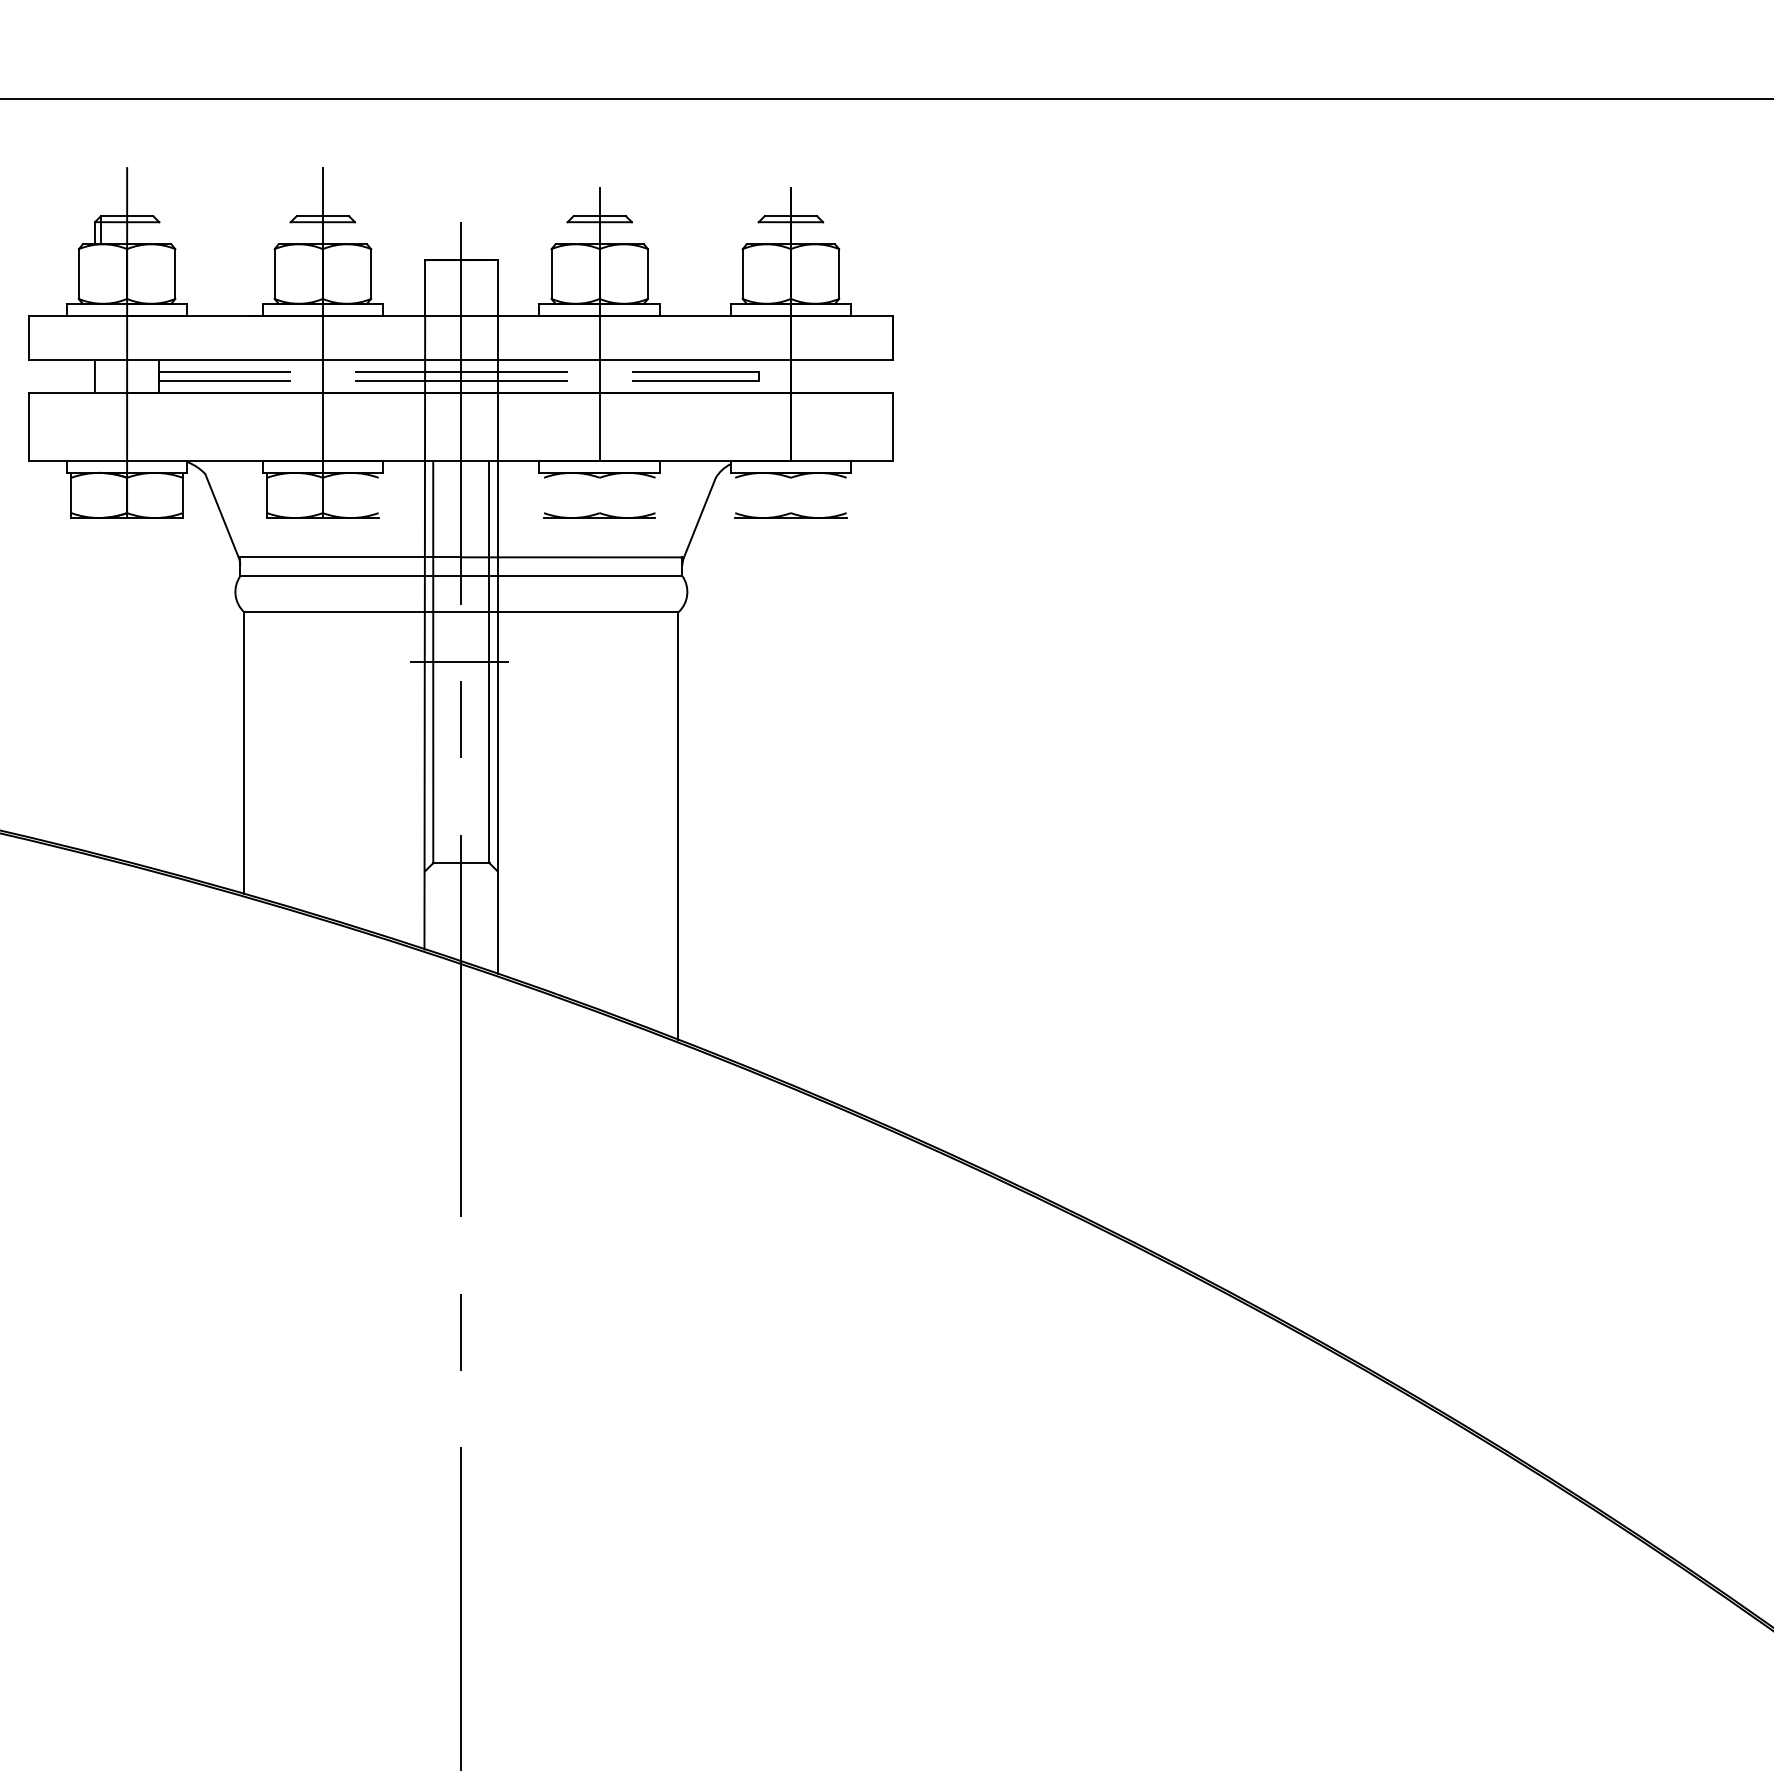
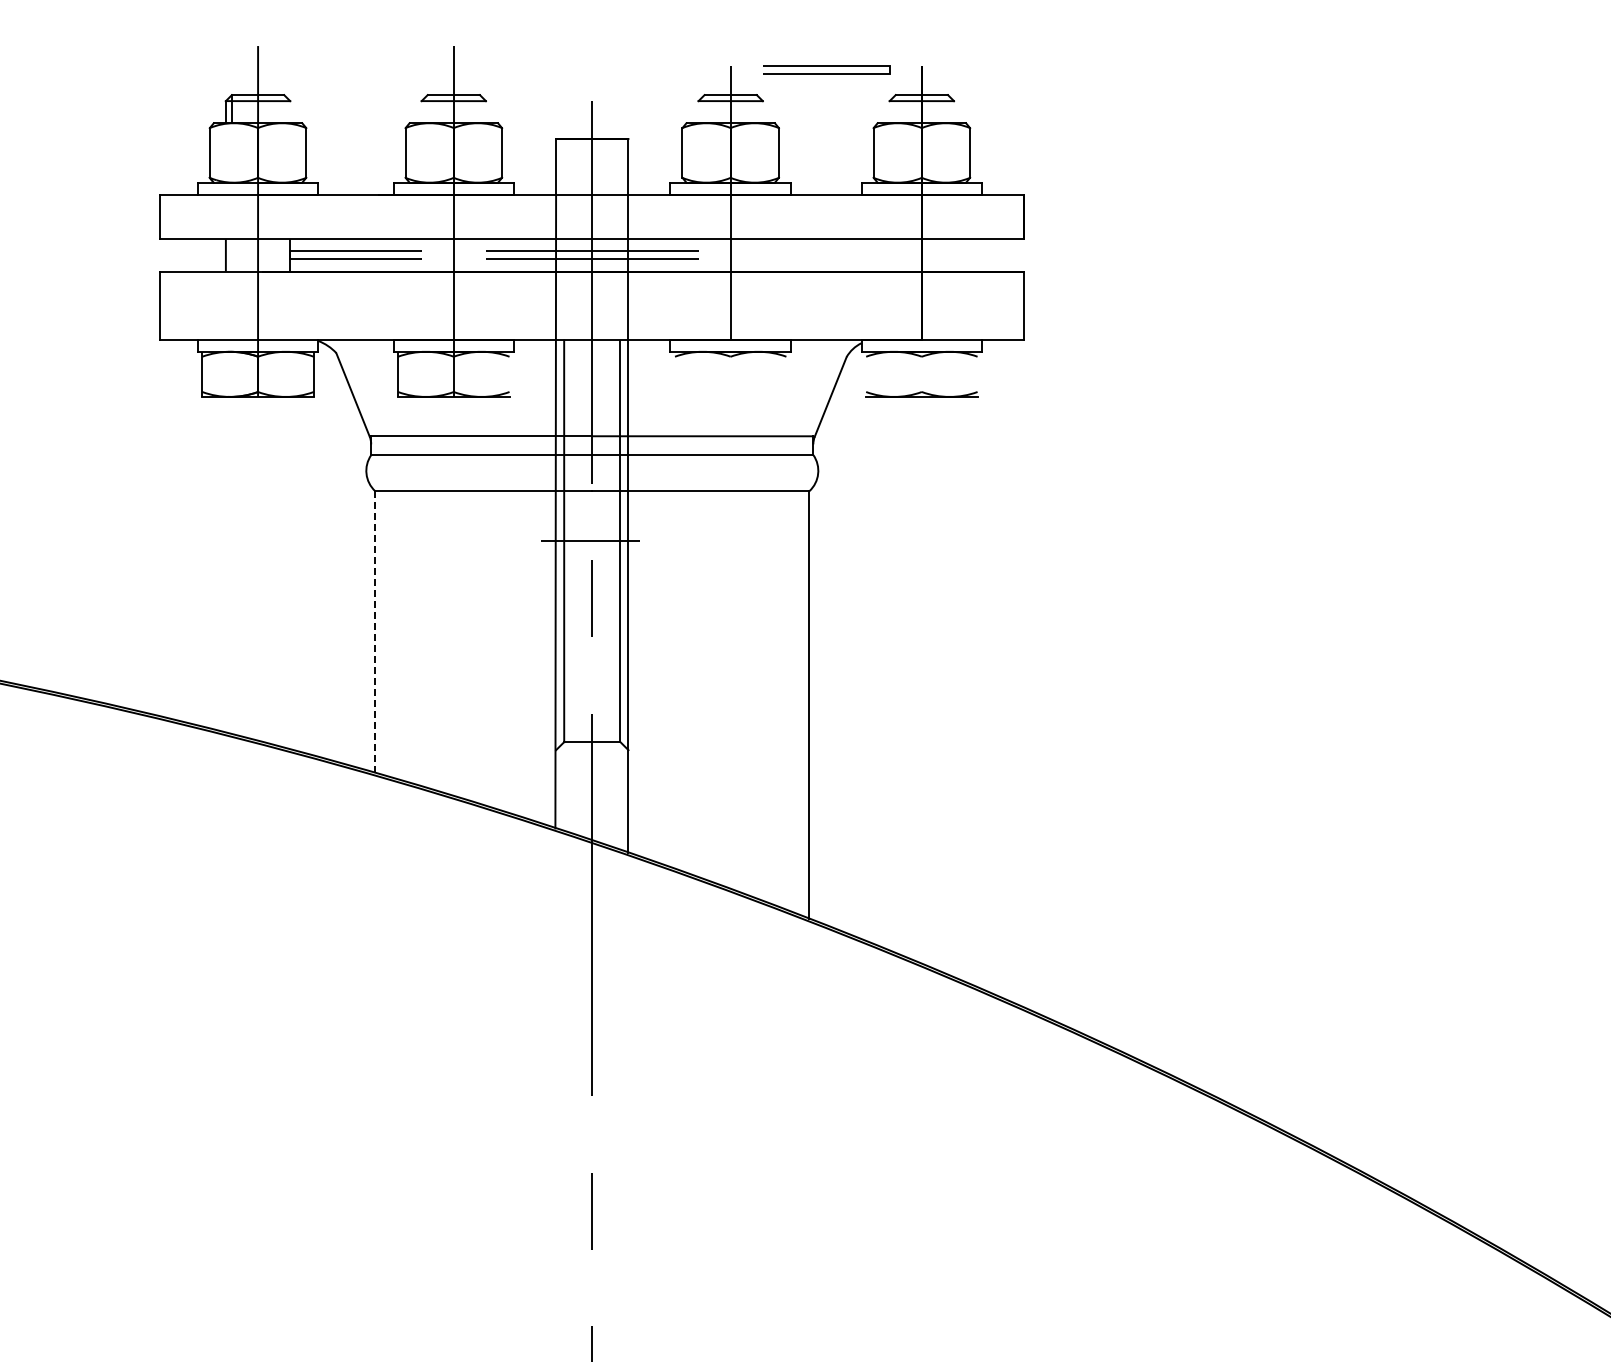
line: (695, 372) -> (826, 66), moved
part: (599, 515) -> (730, 394), removed
line: (244, 753) -> (375, 632), solid -> dashed

